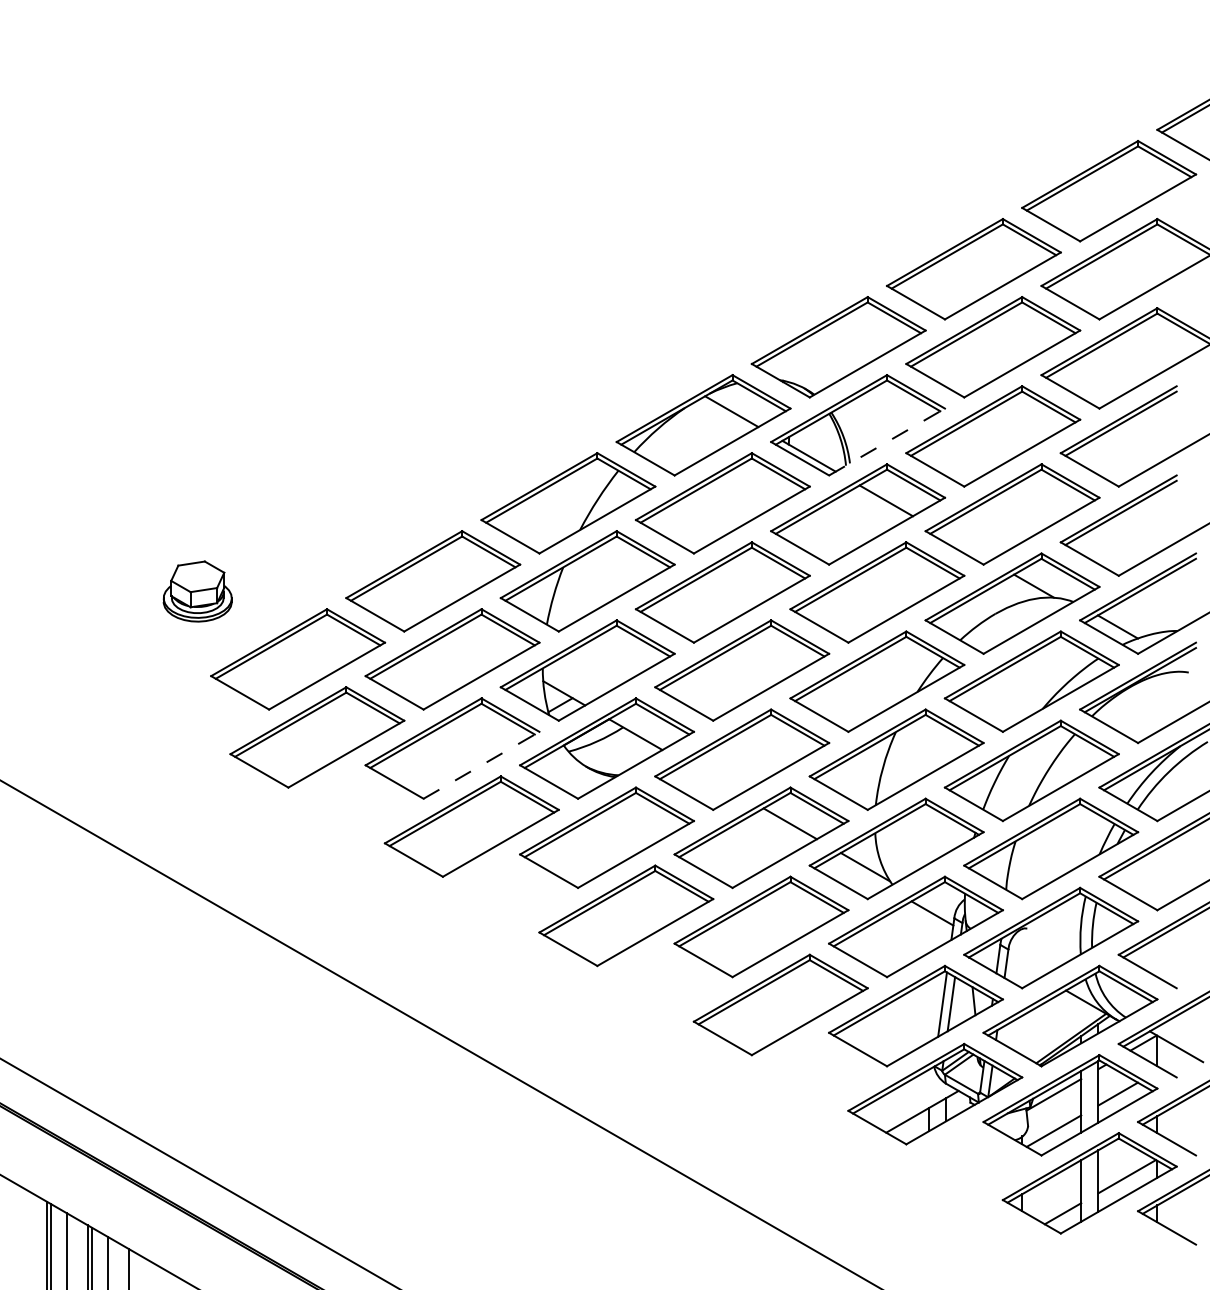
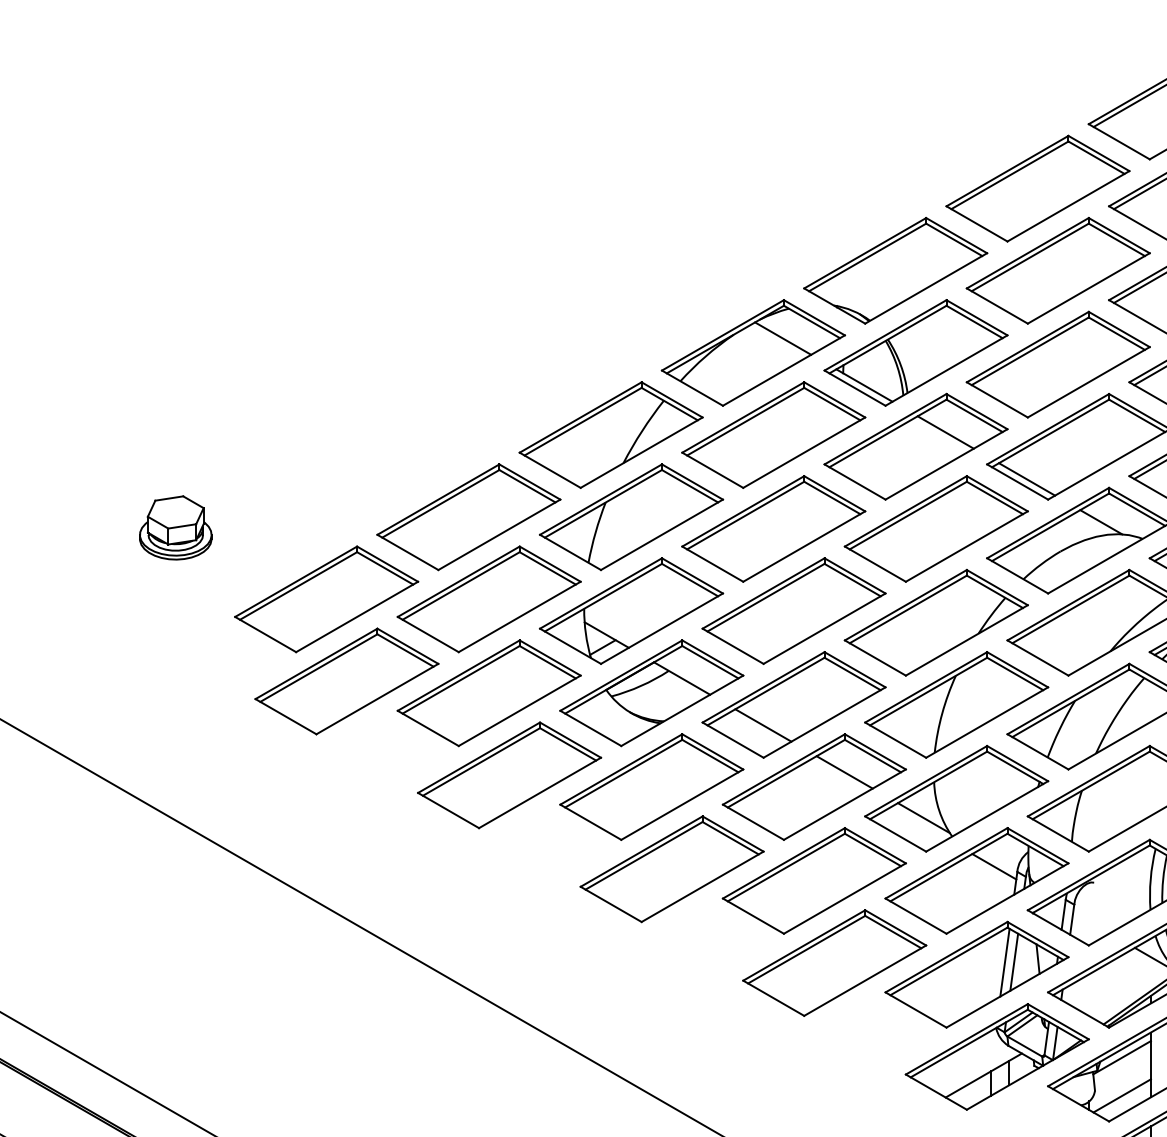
line: (887, 442) -> (947, 371), dashed -> solid
line: (963, 545) -> (1026, 479), added
part: (197, 591) -> (175, 527), moved
line: (481, 765) -> (519, 711), dashed -> solid
line: (712, 778) -> (762, 724), added

